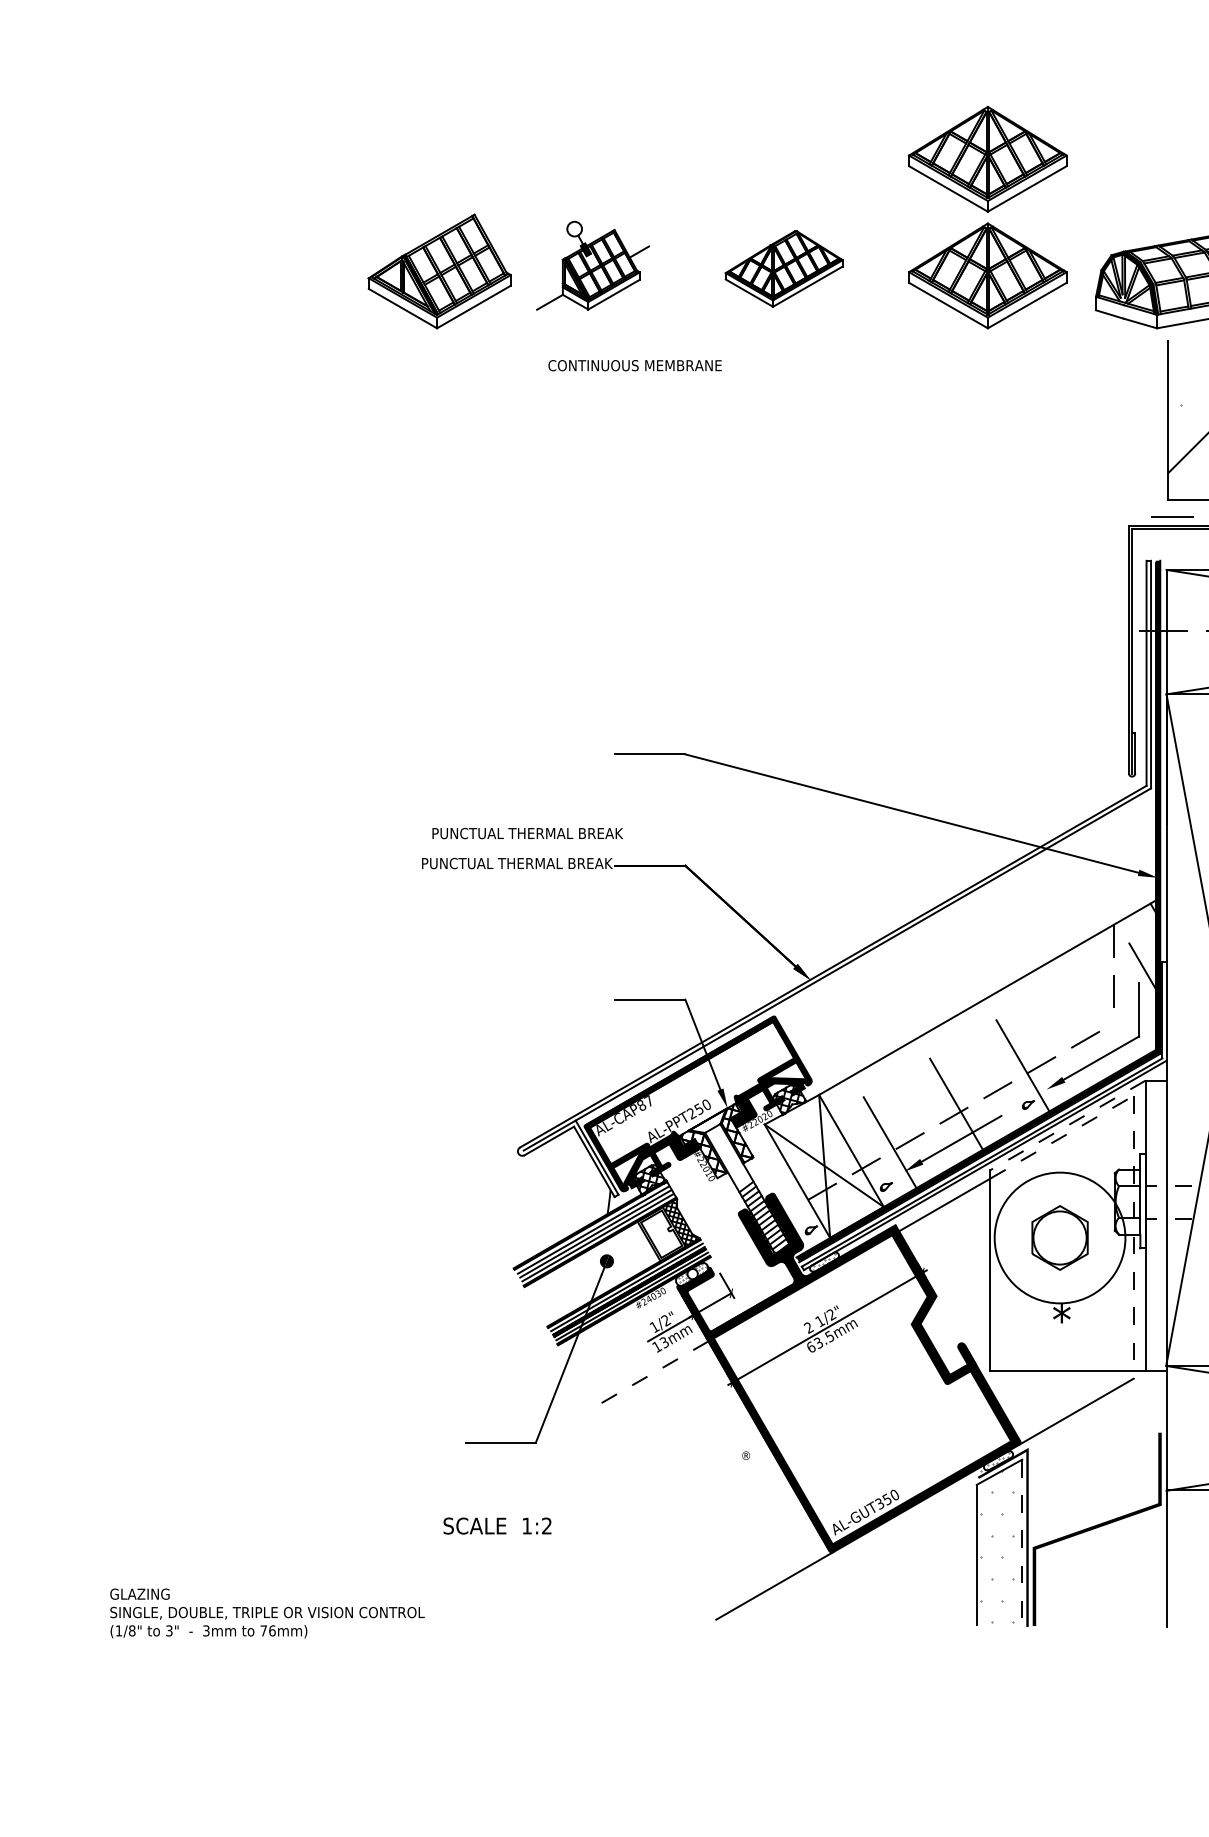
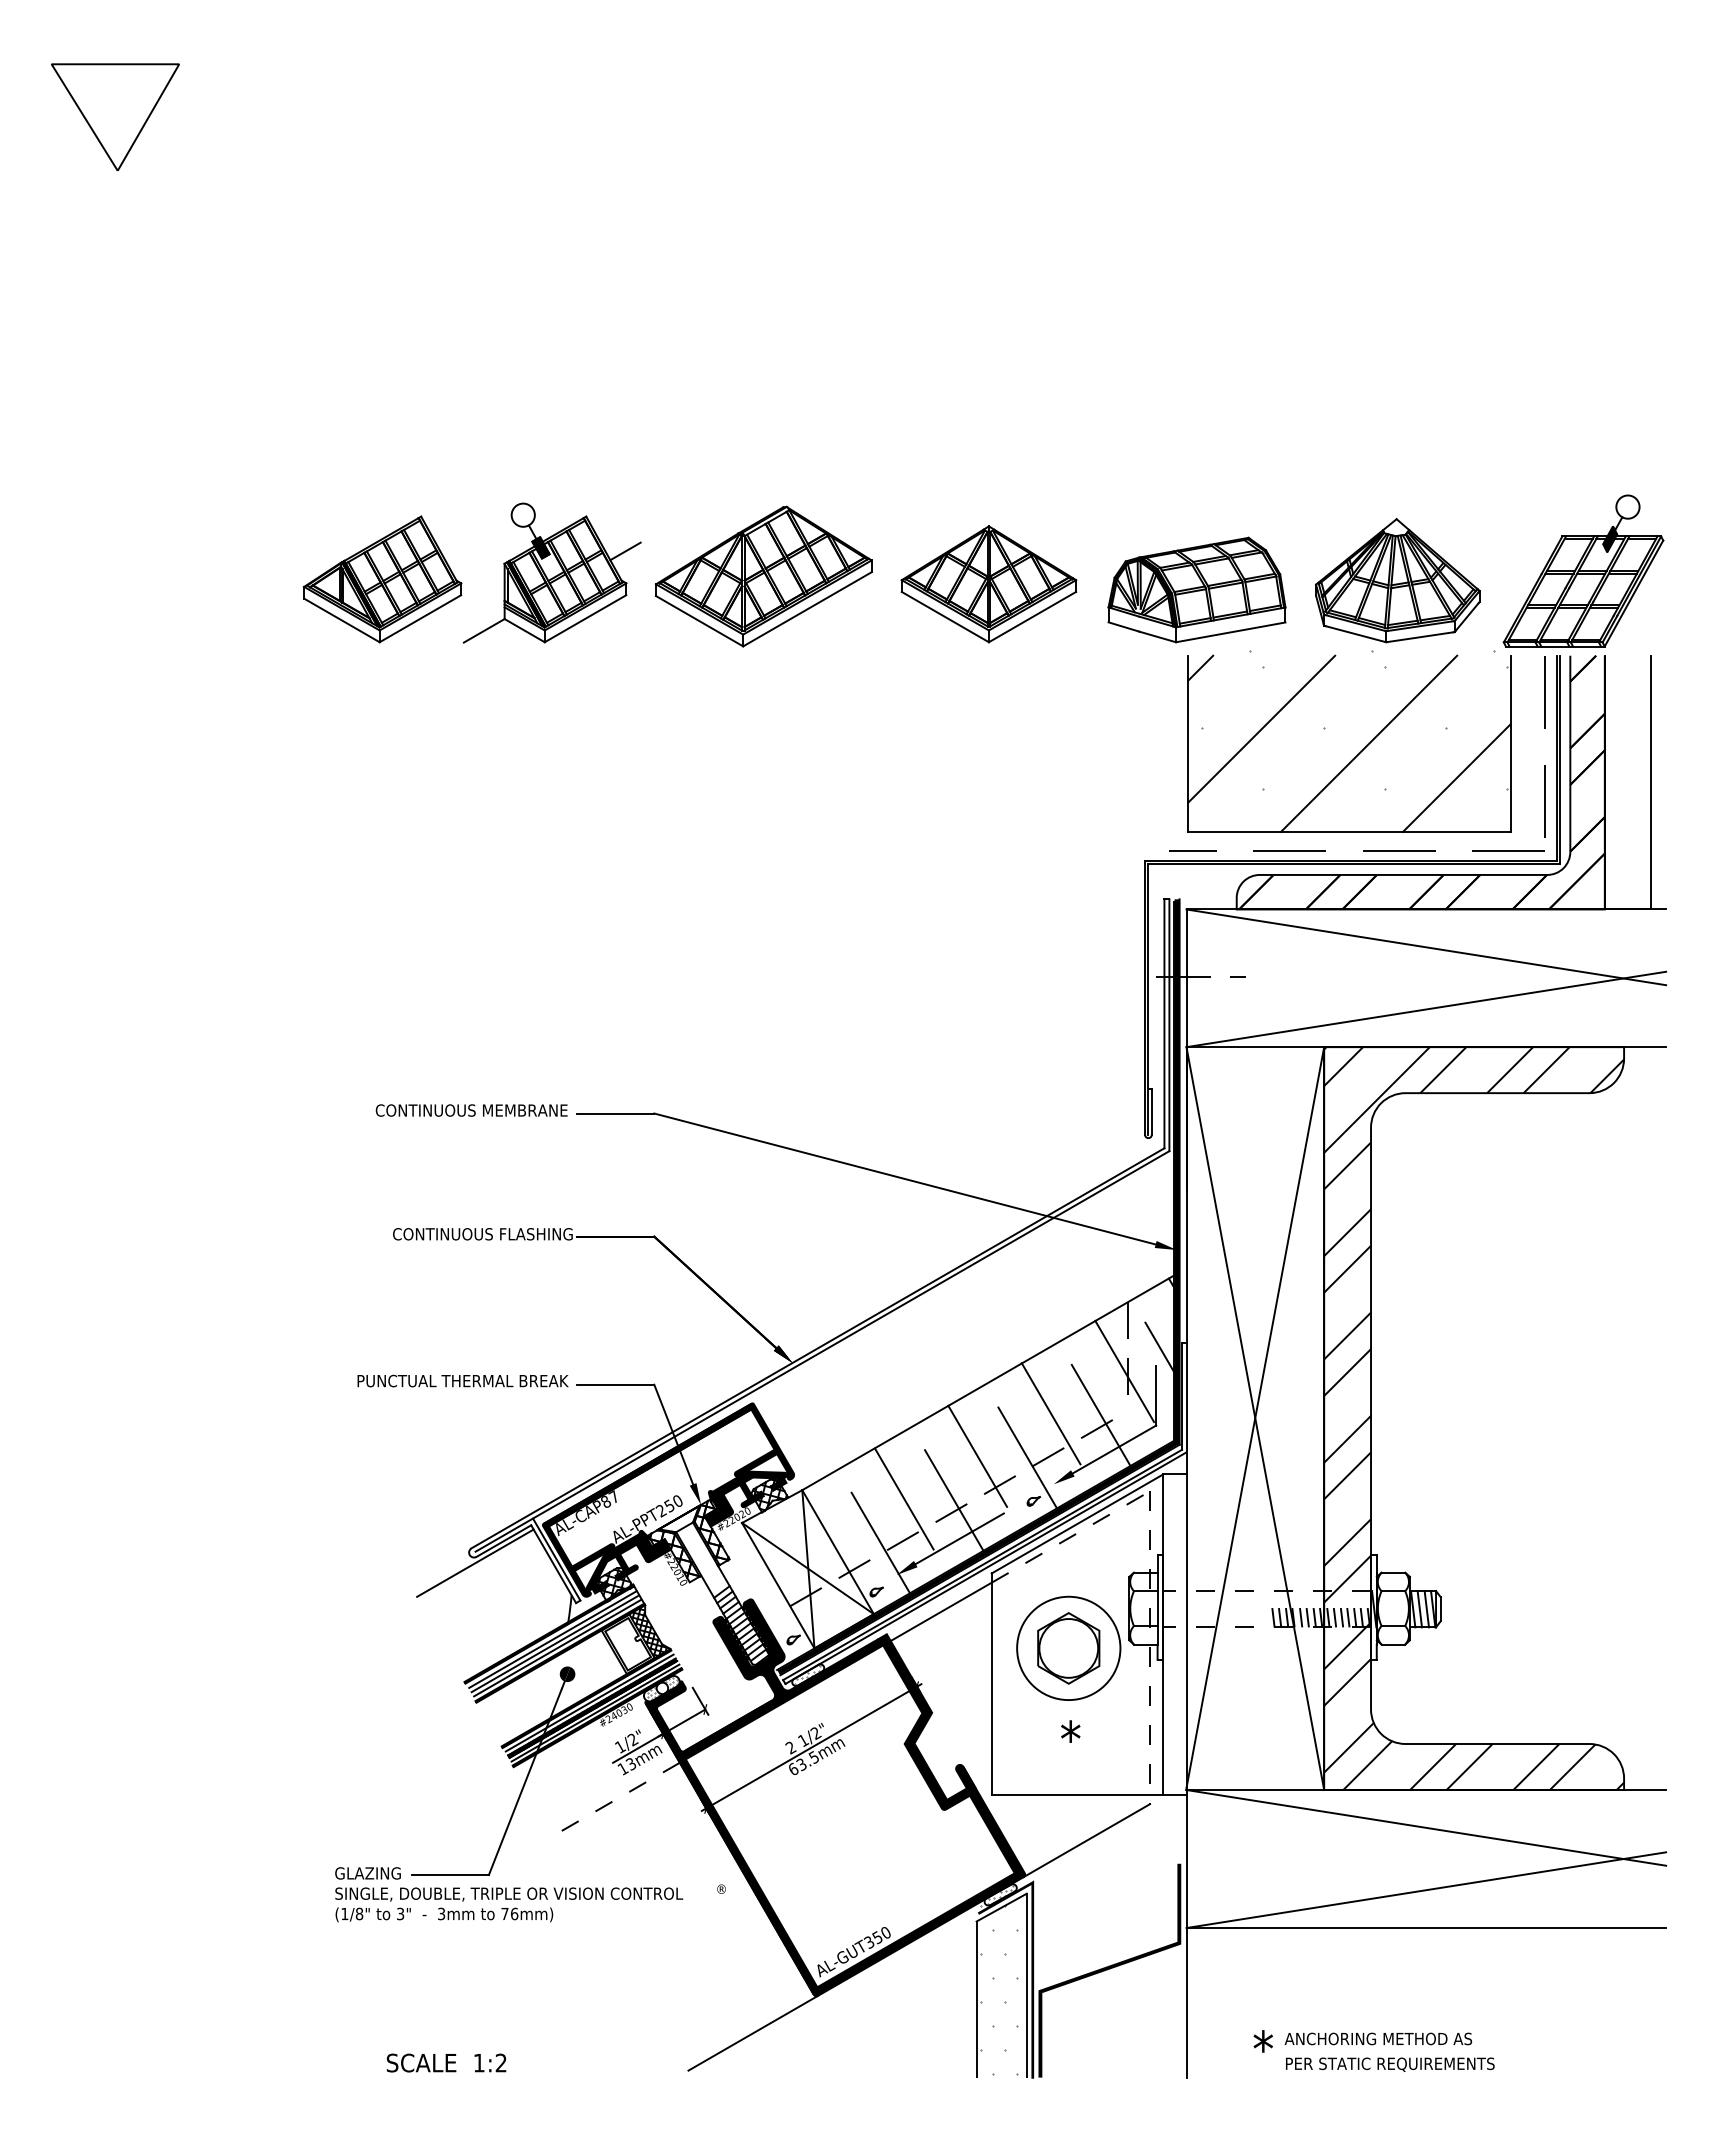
part: (987, 159) -> (988, 455), removed
part: (592, 265) -> (551, 572), size x1.43
part: (784, 268) -> (763, 576), size x1.67
line: (1179, 351) -> (1200, 667), added
text: (634, 365) -> (471, 1110), moved
text: (527, 833) -> (462, 1380), moved
text: (517, 863) -> (468, 1234), PUNCTUAL THERMAL BREAK -> CONTINUOUS FLASHING
line: (1110, 987) -> (1124, 1371), added
line: (1043, 1025) -> (1050, 1413), added
line: (1088, 1027) -> (1100, 1415), added
line: (977, 1063) -> (977, 1455), added
line: (910, 1102) -> (903, 1498), added
line: (1067, 1125) -> (1077, 1524), dashed -> solid
line: (523, 1160) -> (475, 1562), added
circle: (1059, 1238) -> (1068, 1648), size x0.71
text: (497, 1525) -> (446, 2062), moved
line: (1021, 1543) -> (1026, 1986), dashed -> solid
text: (267, 1613) -> (509, 1894), moved

